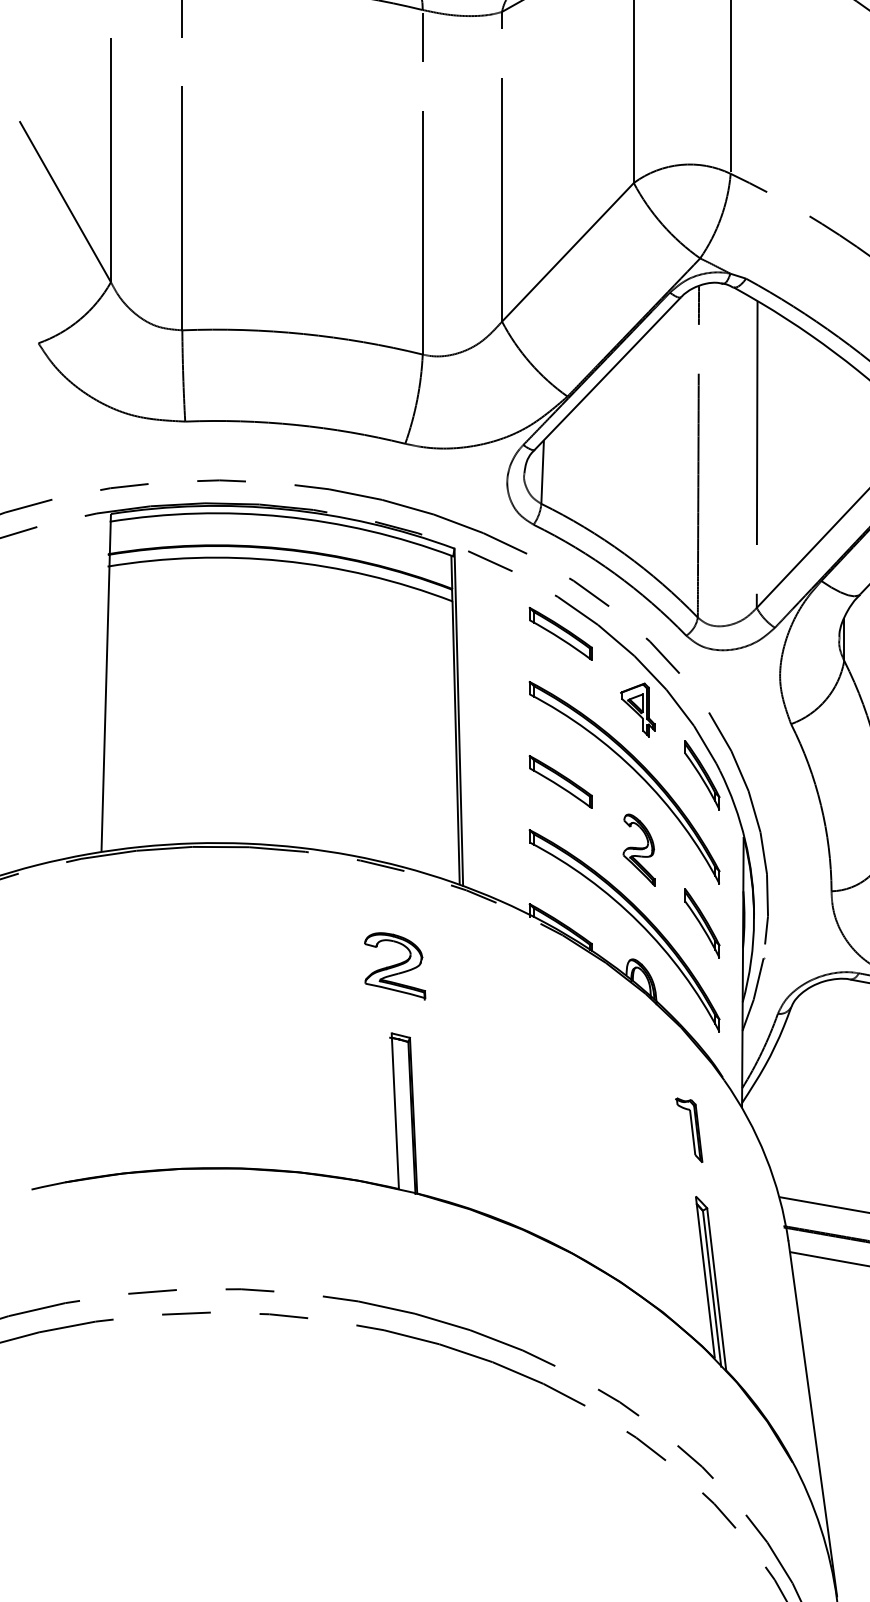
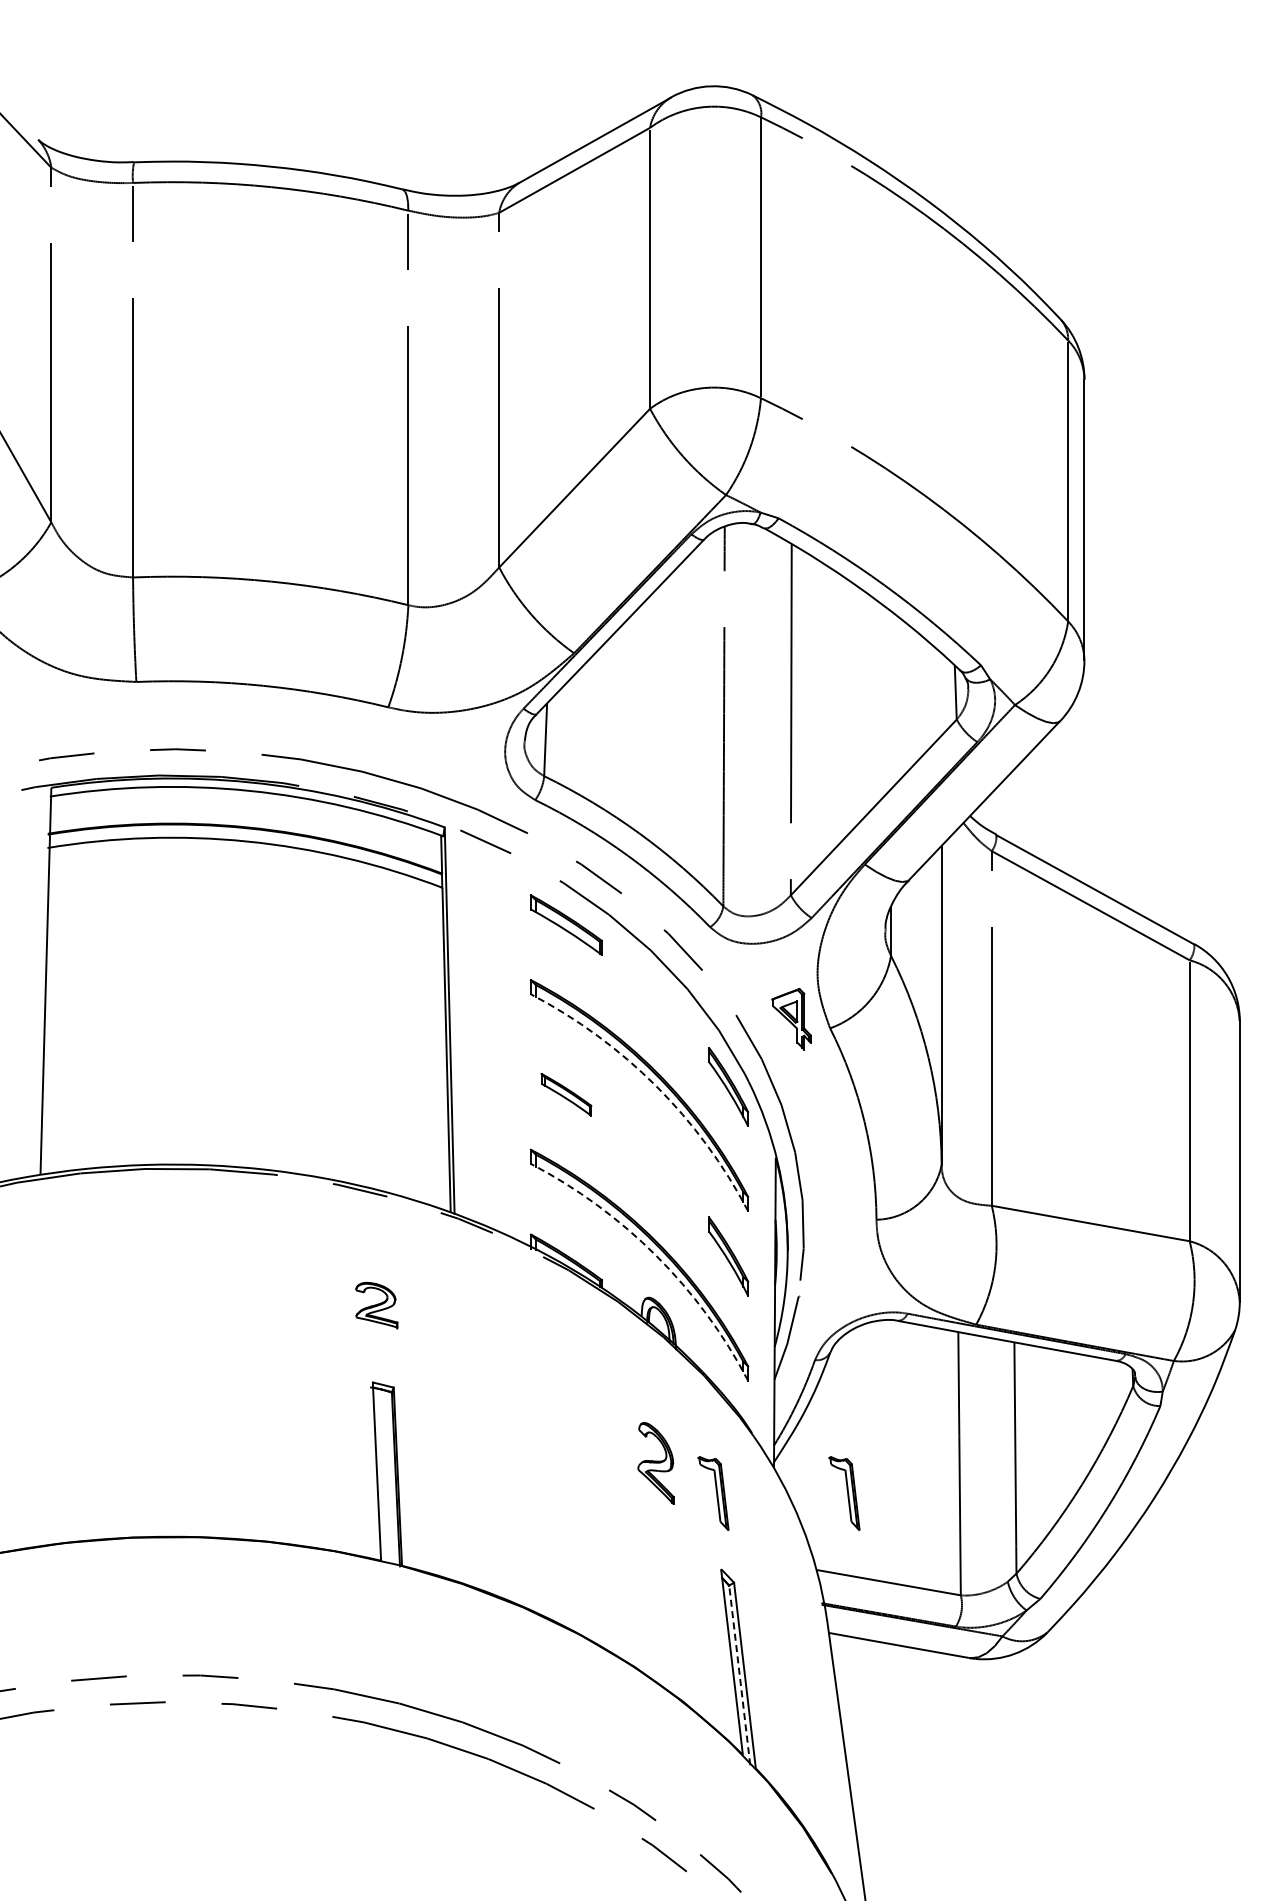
part: (637, 709) -> (791, 1018), moved
arc: (639, 774) -> (656, 1086), solid -> dashed
part: (560, 781) -> (566, 1094), size x0.7
part: (638, 849) -> (655, 1463), moved
arc: (639, 922) -> (656, 1255), solid -> dashed
part: (394, 966) -> (376, 1305), size x0.6
part: (803, 1130) -> (844, 1493), added
line: (711, 1290) -> (739, 1676), solid -> dashed

